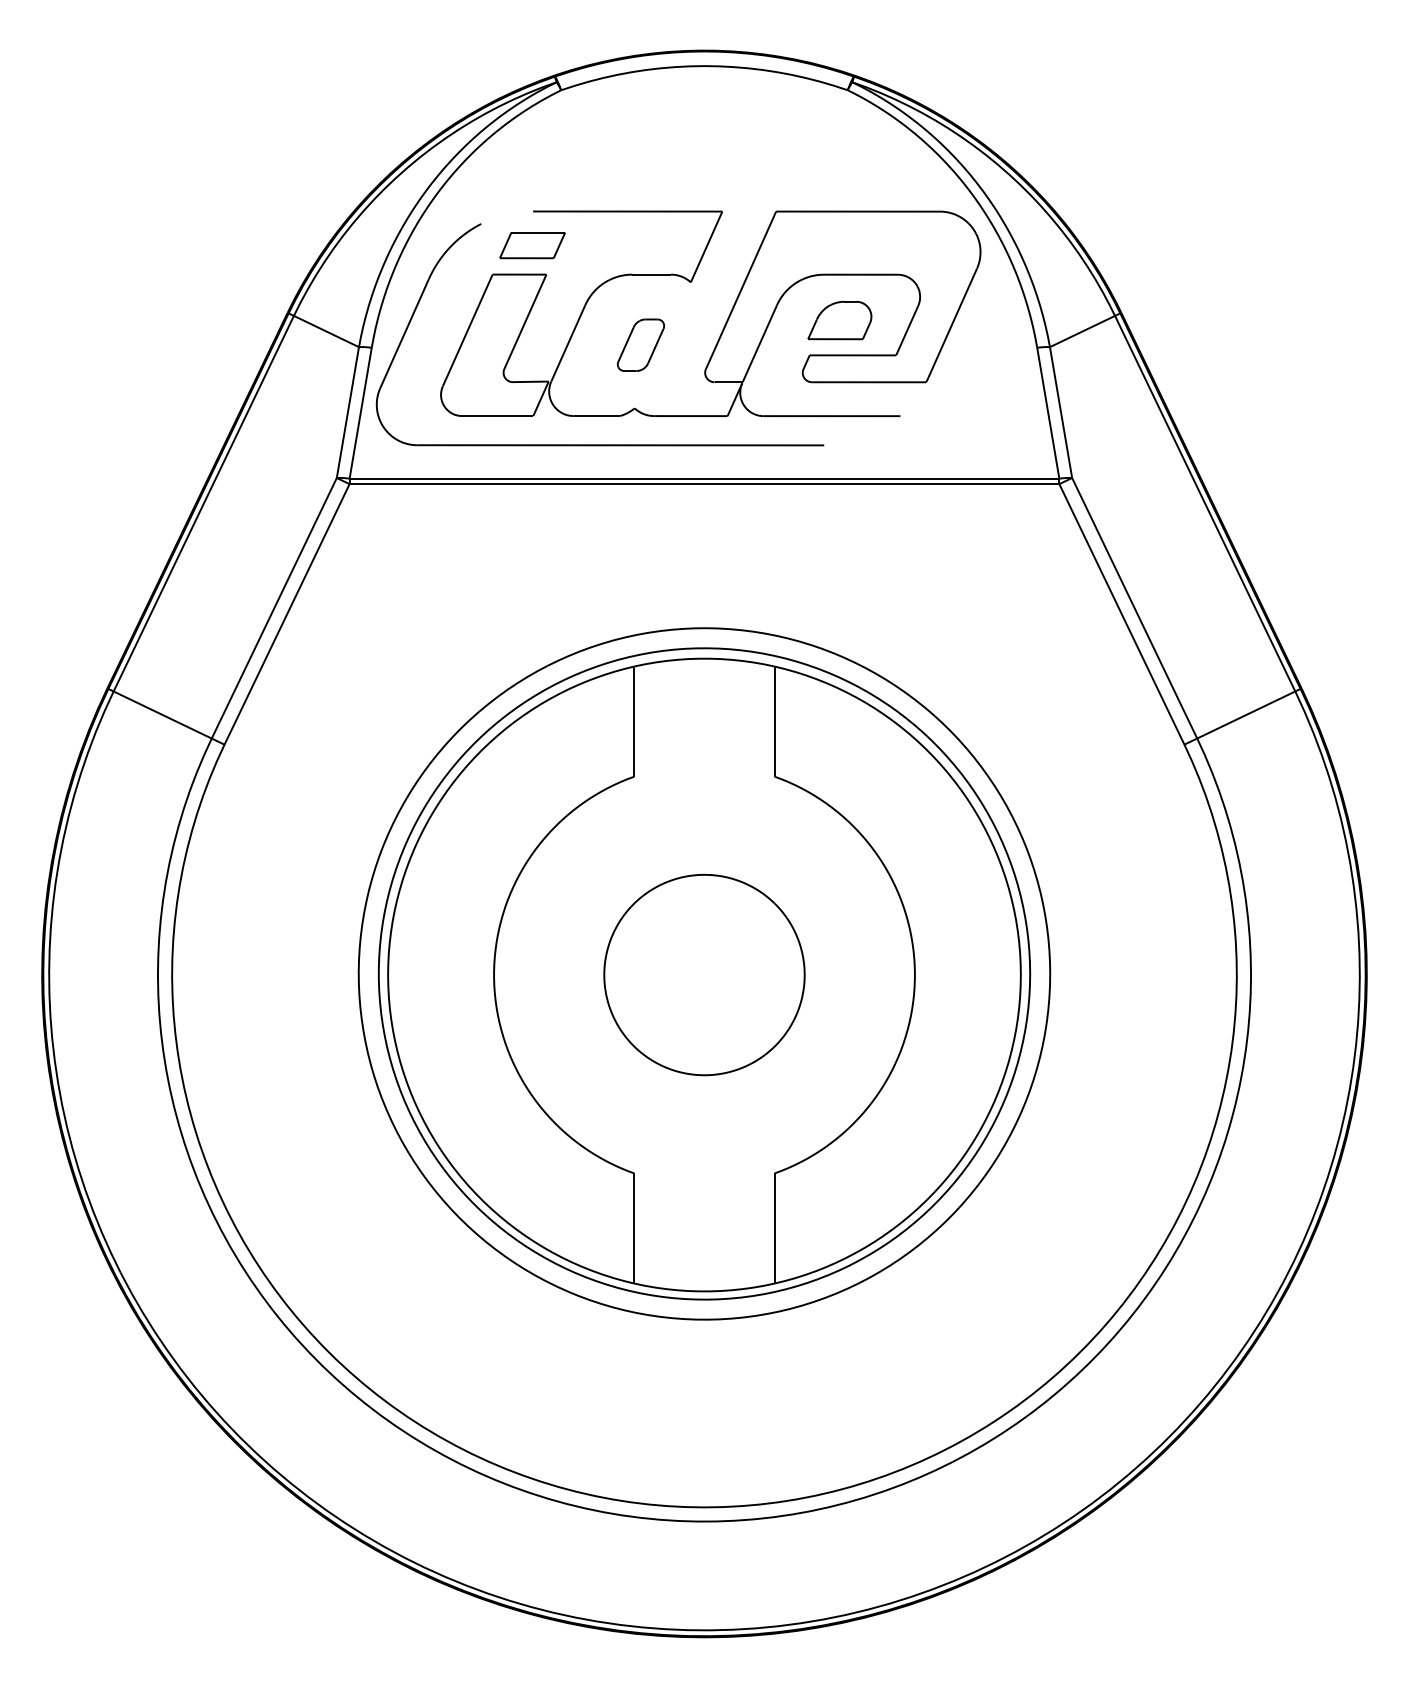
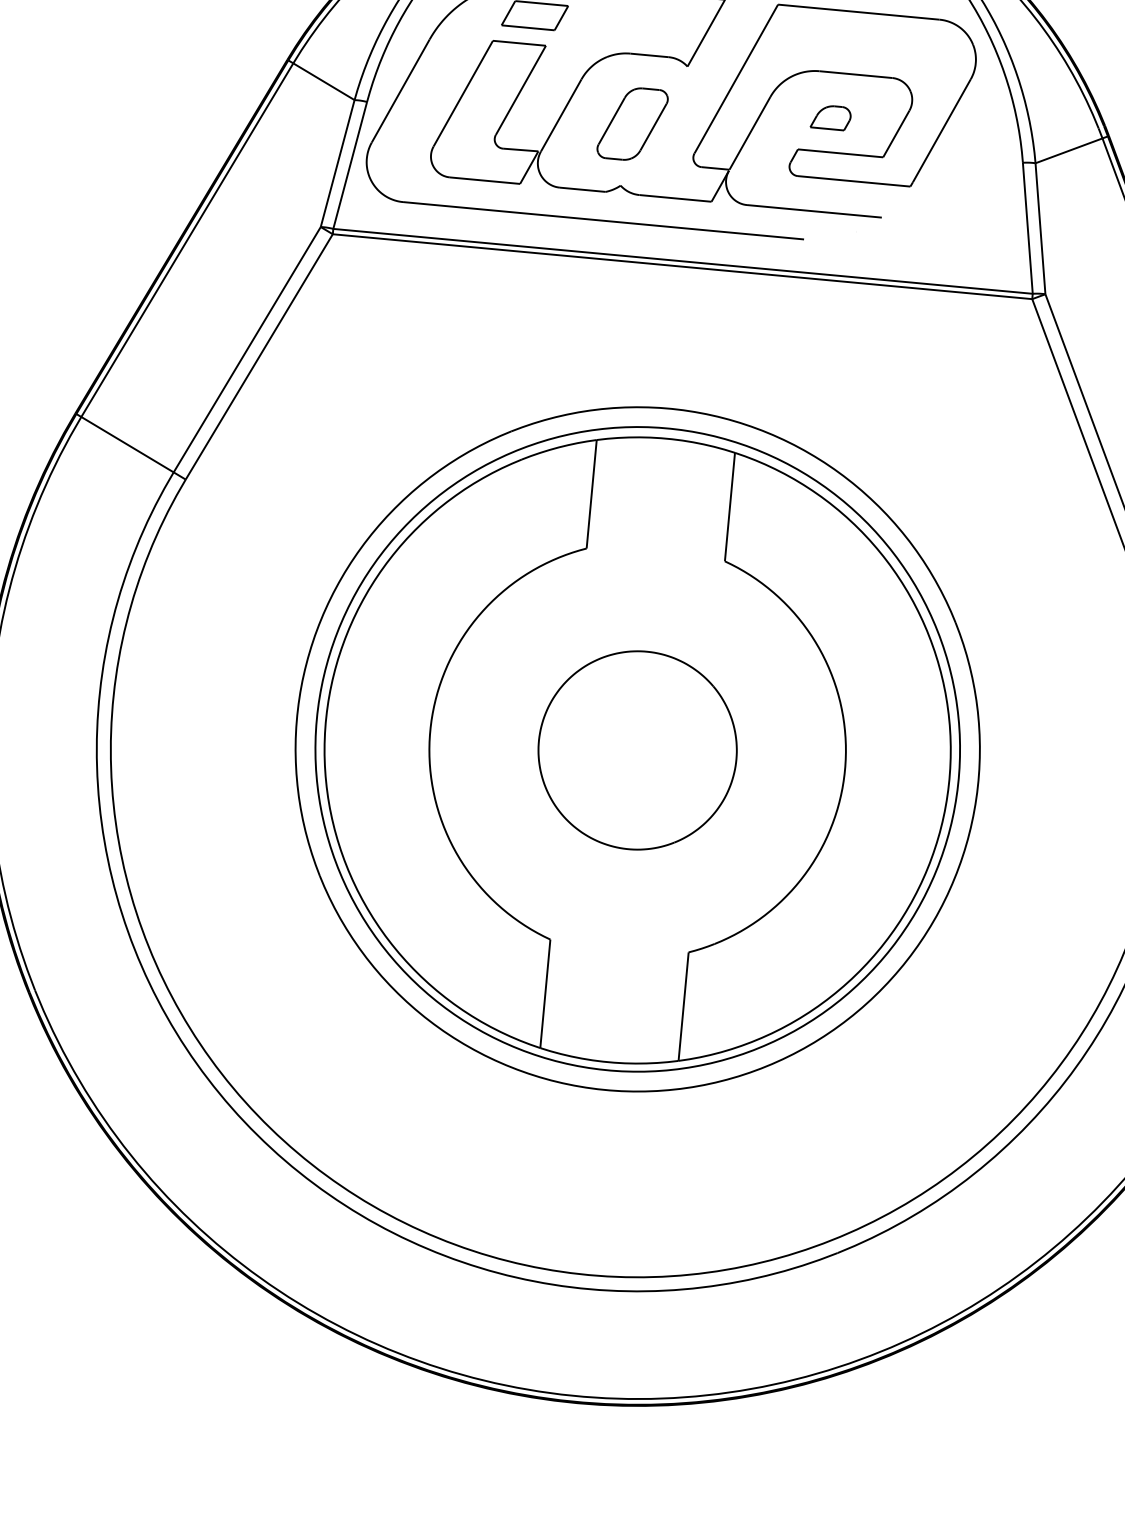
part: (839, 319) -> (830, 116), size x0.62
part: (640, 344) -> (632, 123), size x1.43

